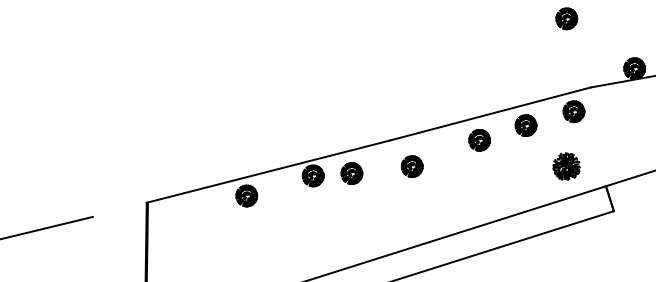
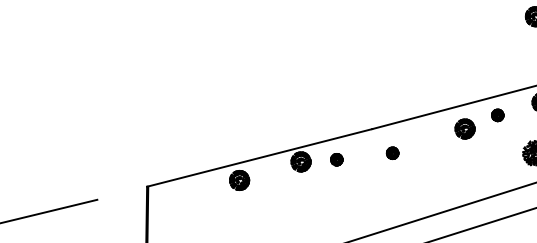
part: (525, 125) -> (497, 115), size x0.6
part: (479, 140) -> (464, 129), moved
part: (412, 166) -> (392, 153), size x0.6
part: (351, 173) -> (336, 159), size x0.6

